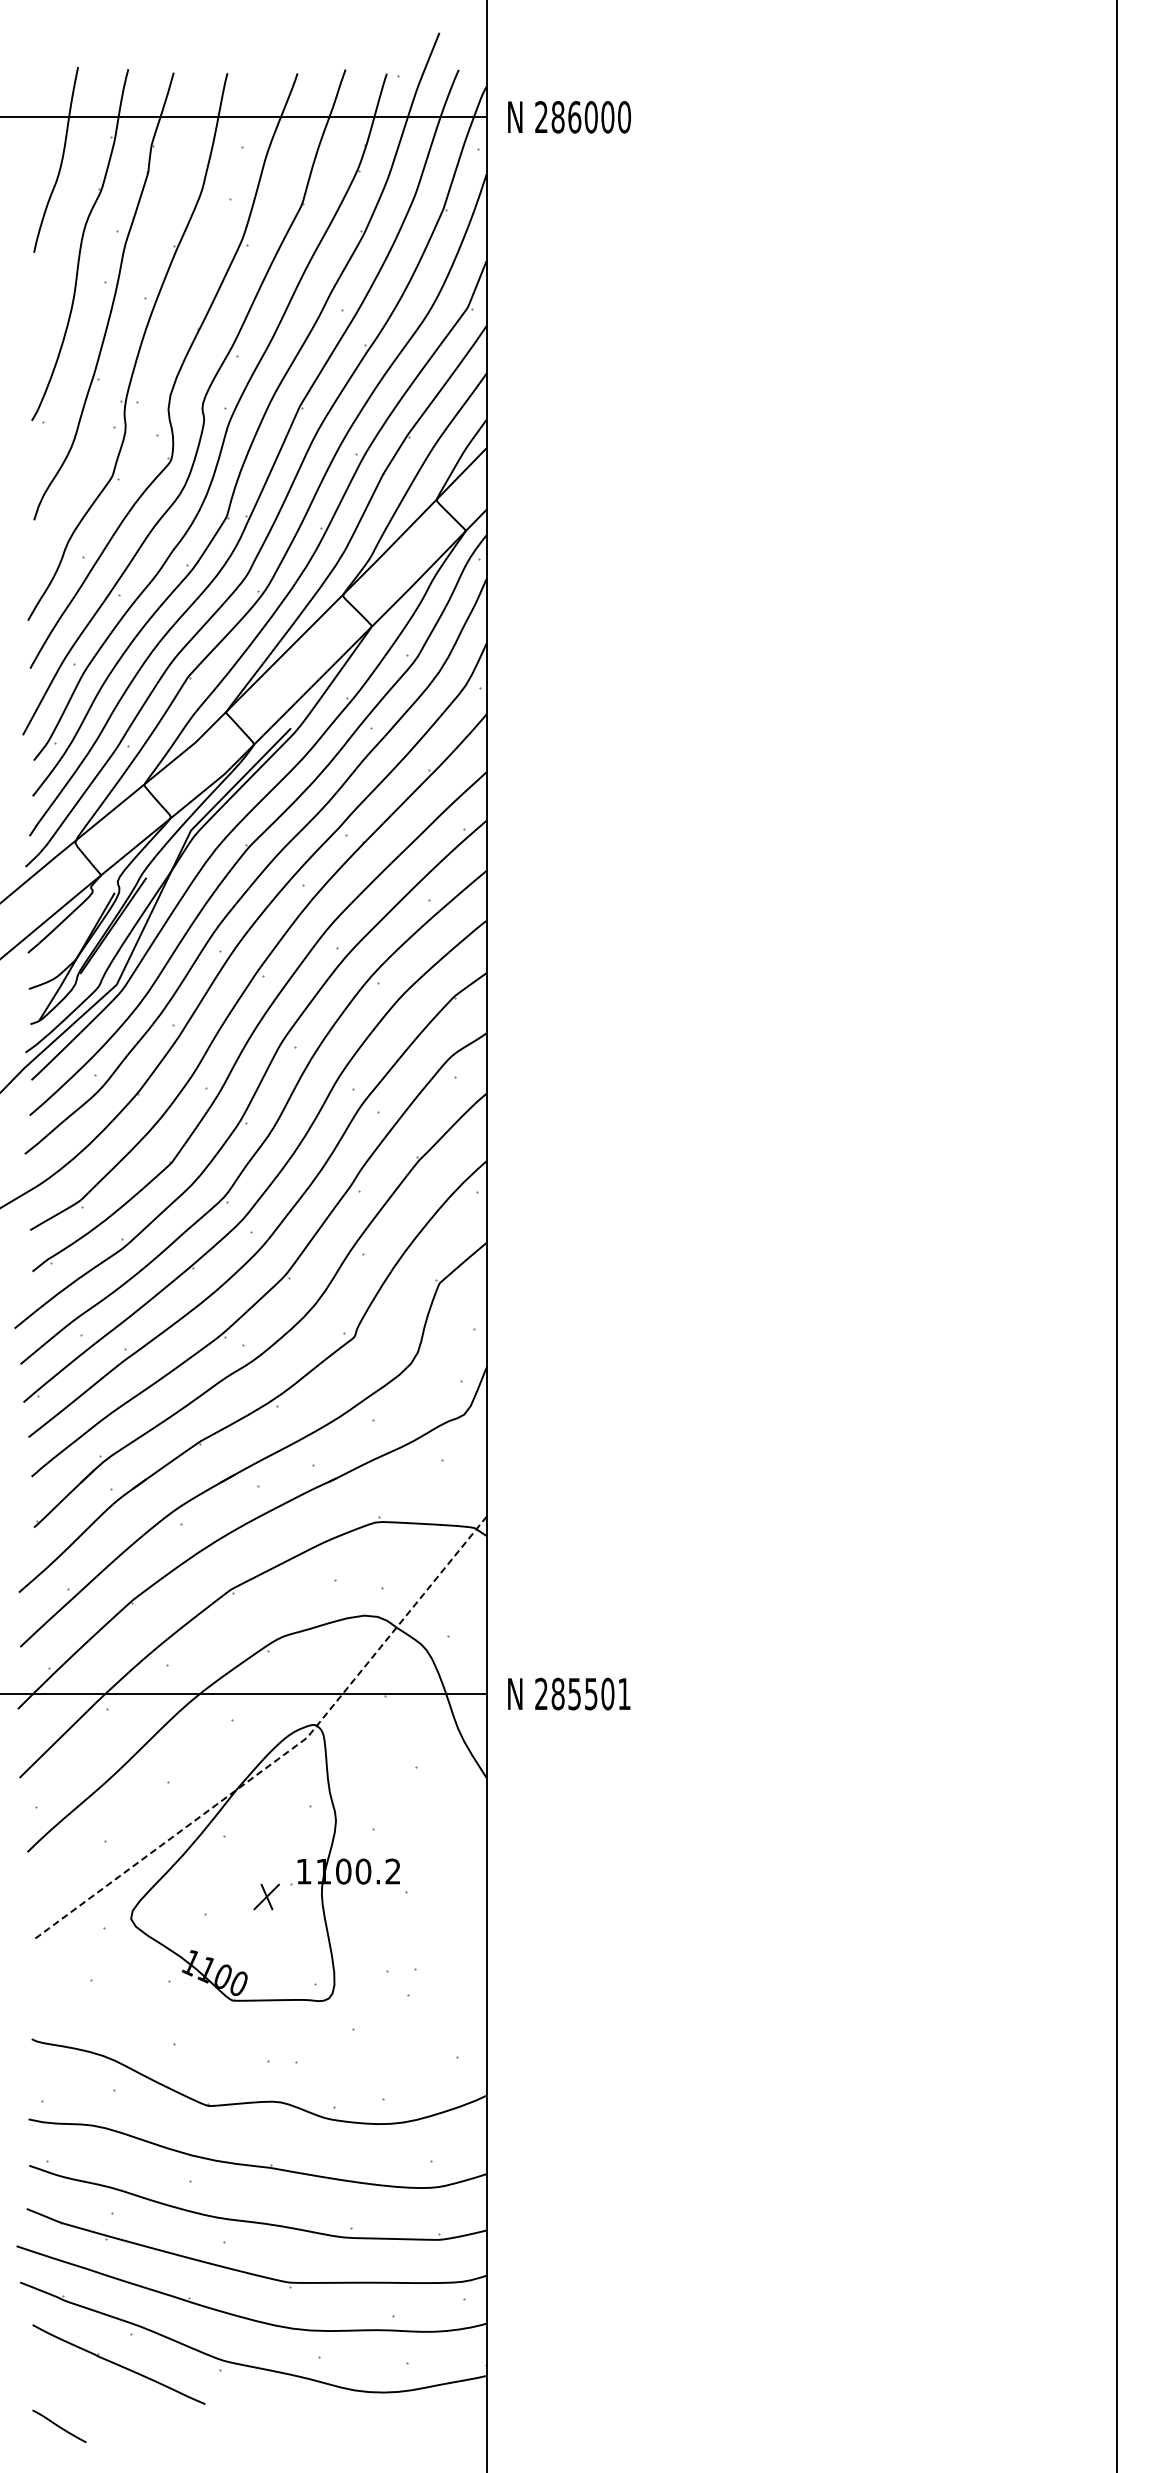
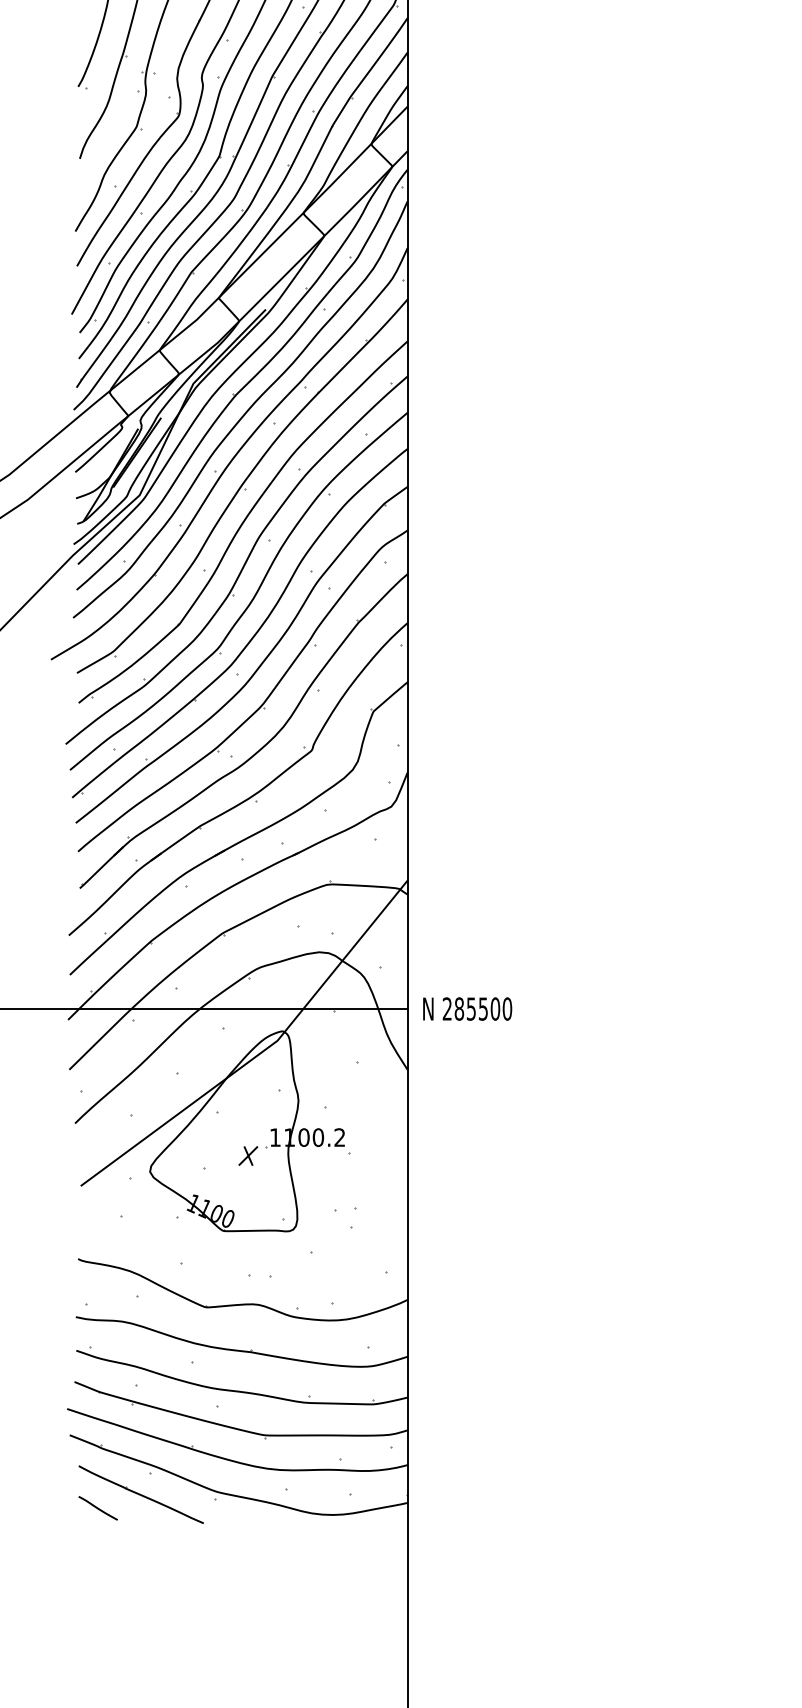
text: (624, 1693) -> (507, 1008), 285501 -> 285500
line: (286, 1753) -> (262, 1052), dashed -> solid
line: (59, 2426) -> (98, 1508), moved

